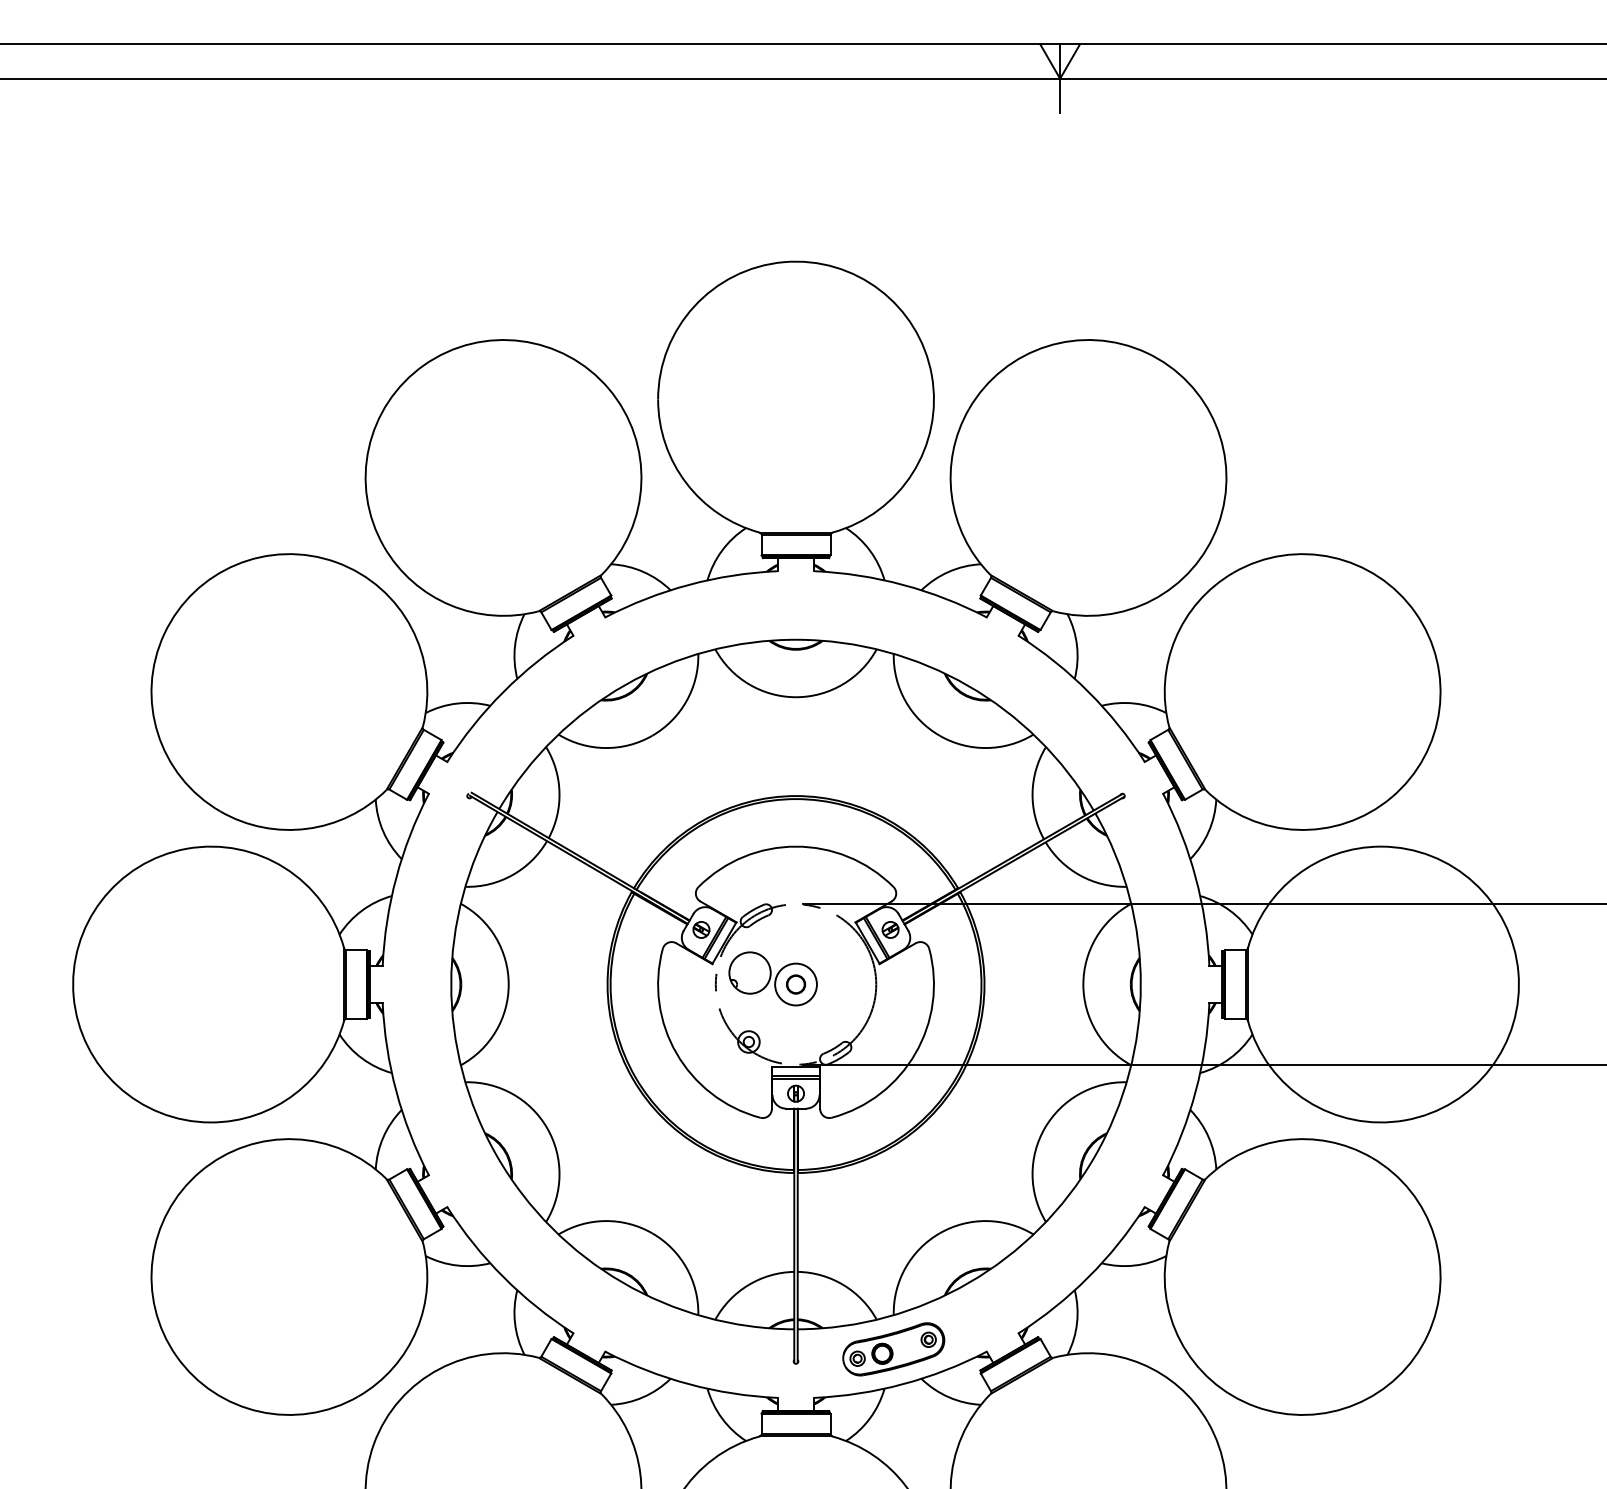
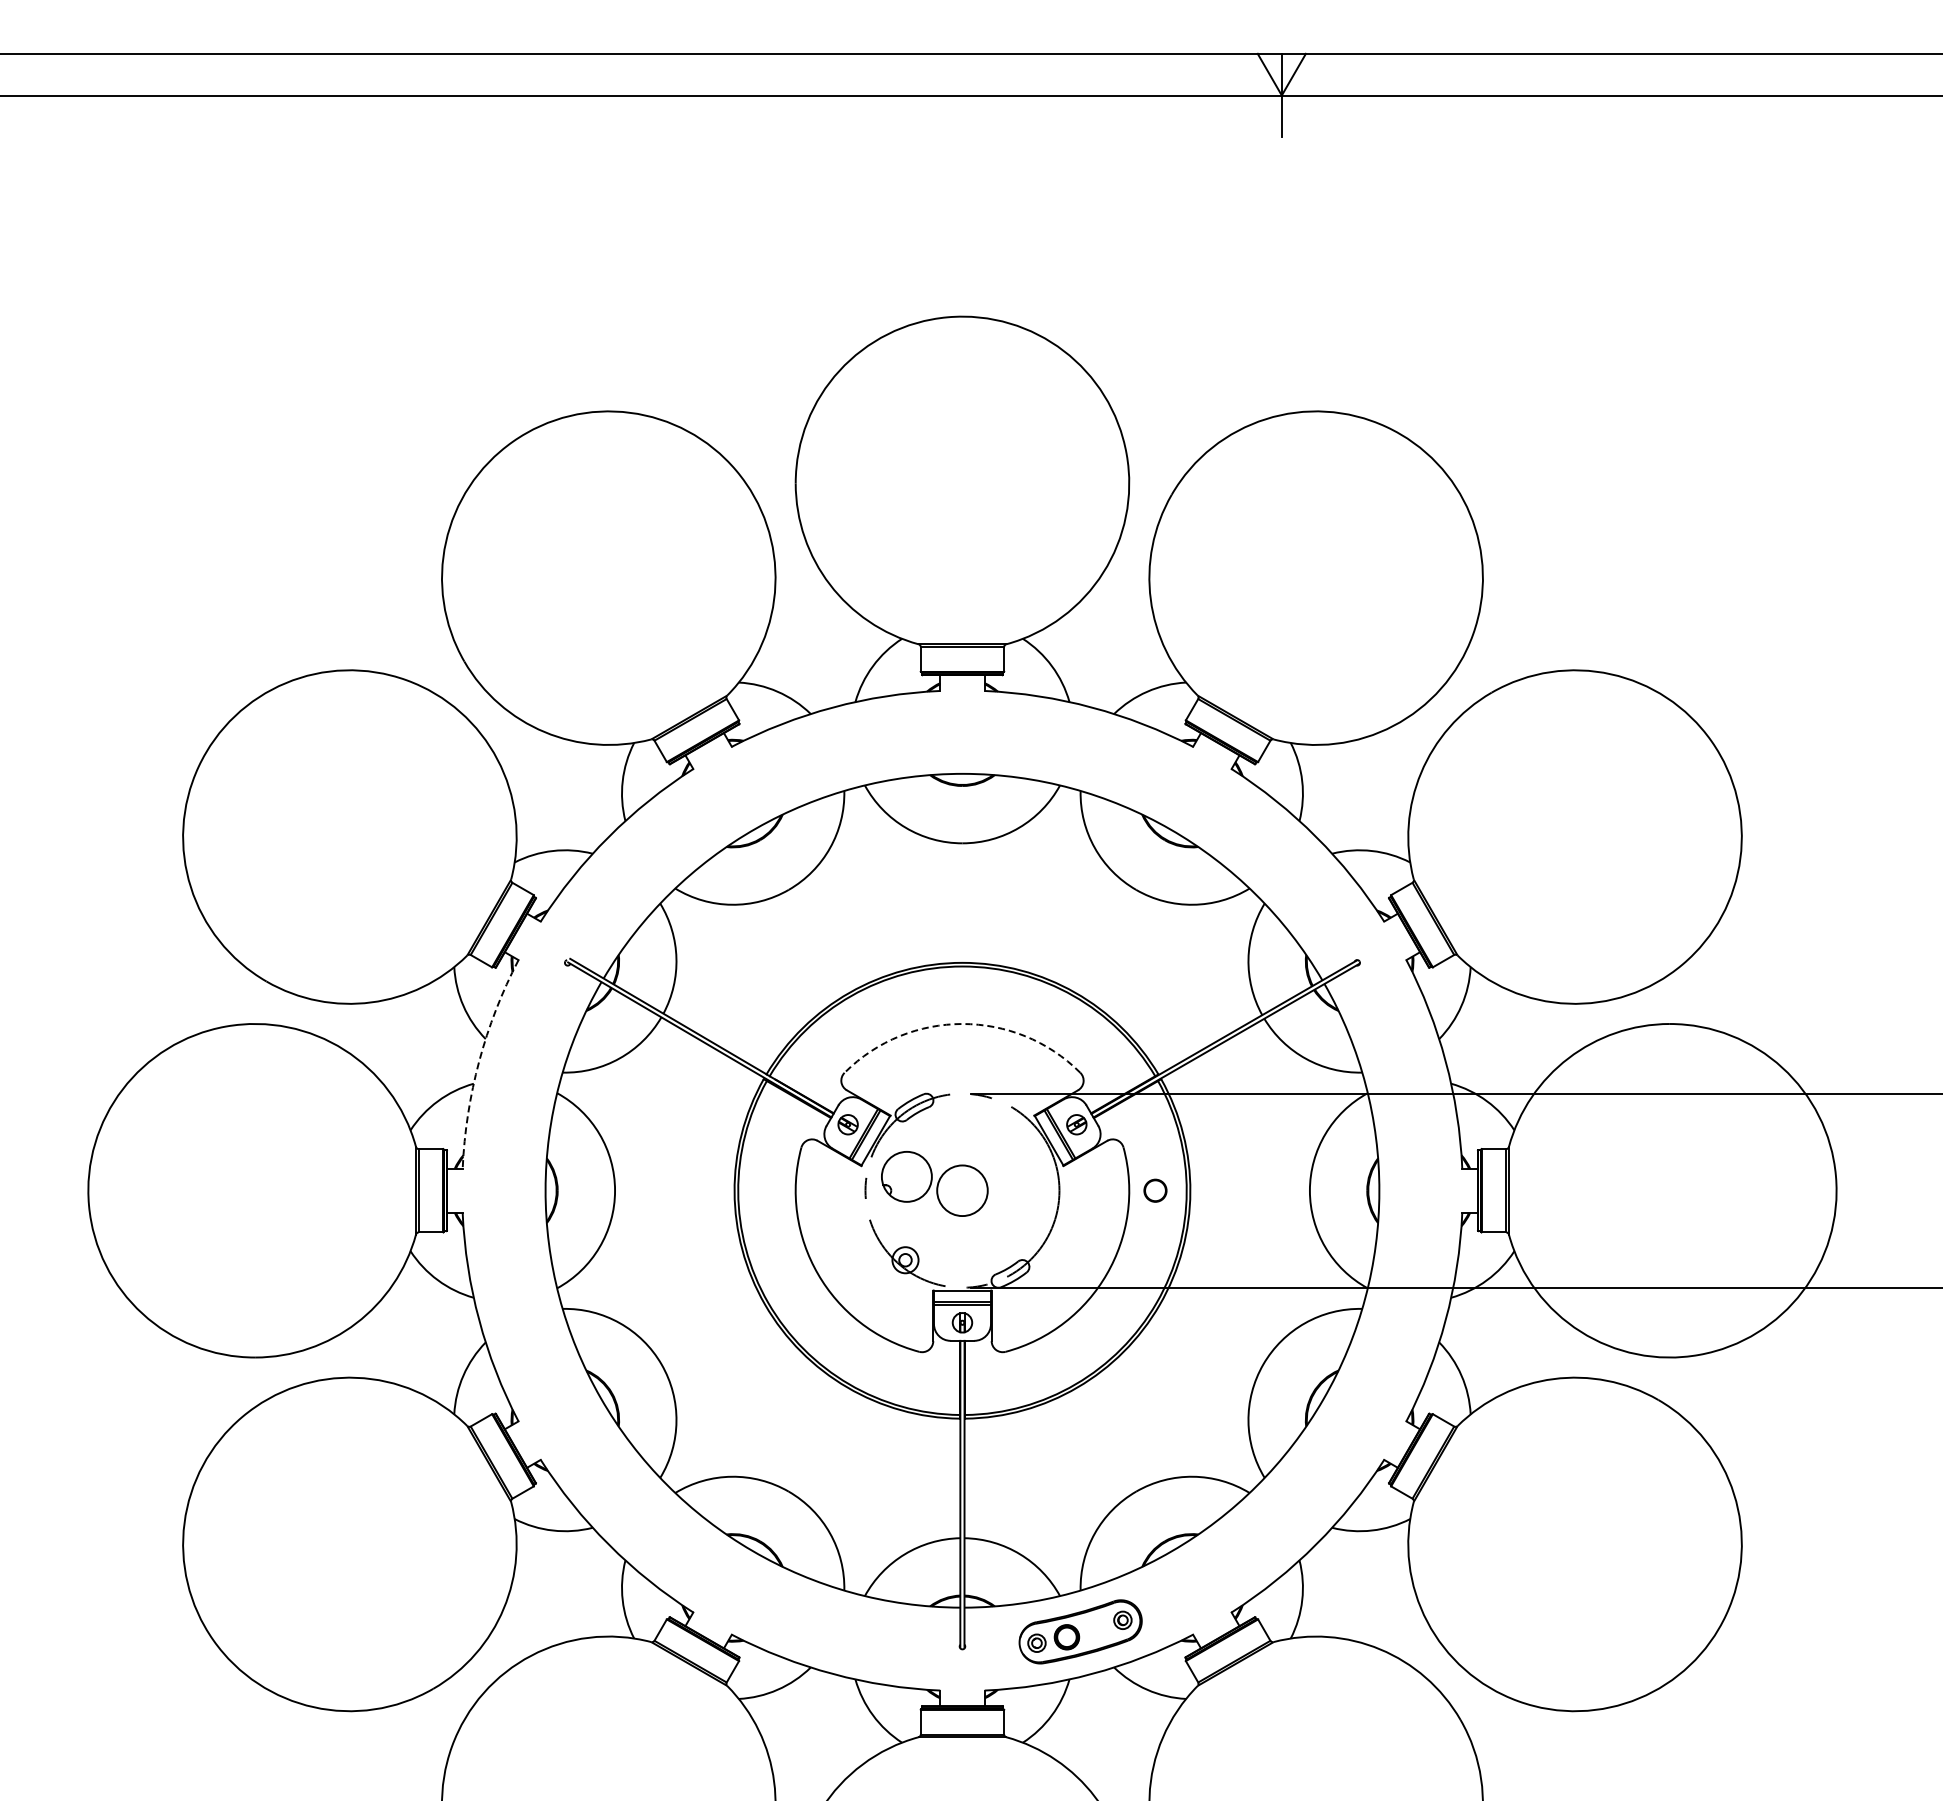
arc: (796, 847) -> (962, 1024), solid -> dashed
arc: (396, 877) -> (479, 1061), solid -> dashed
circle: (796, 984) -> (1155, 1190), moved

